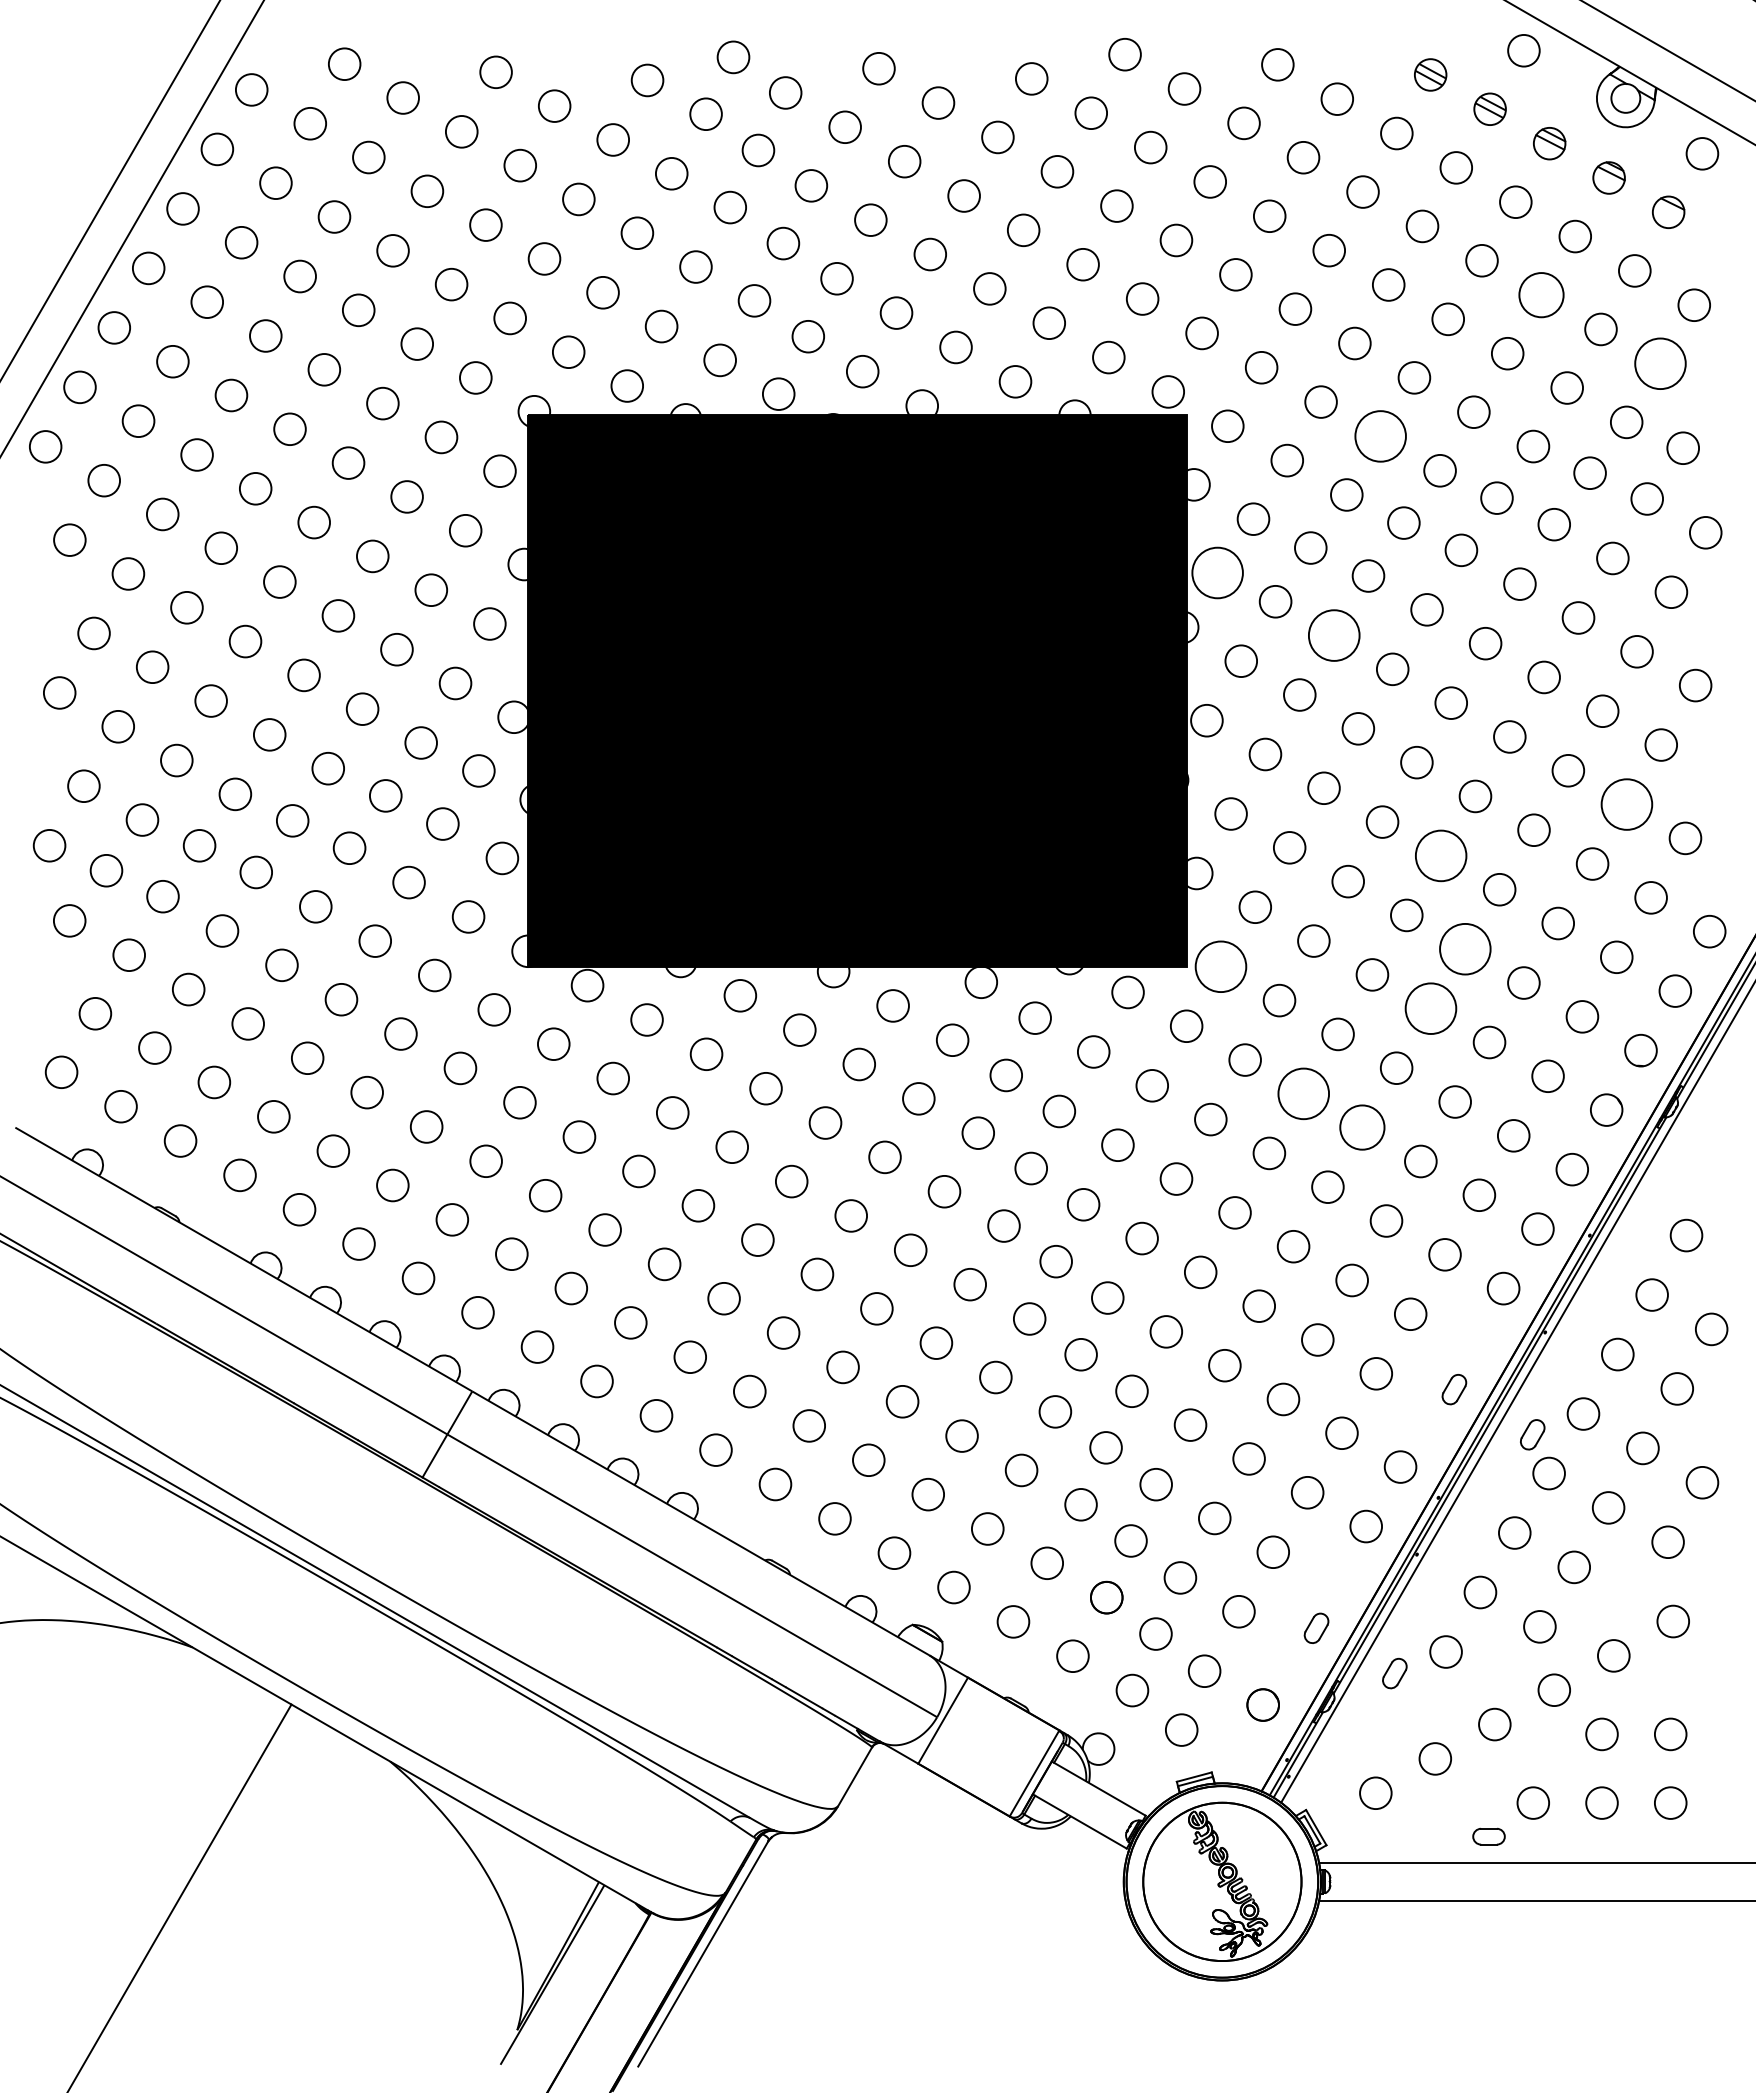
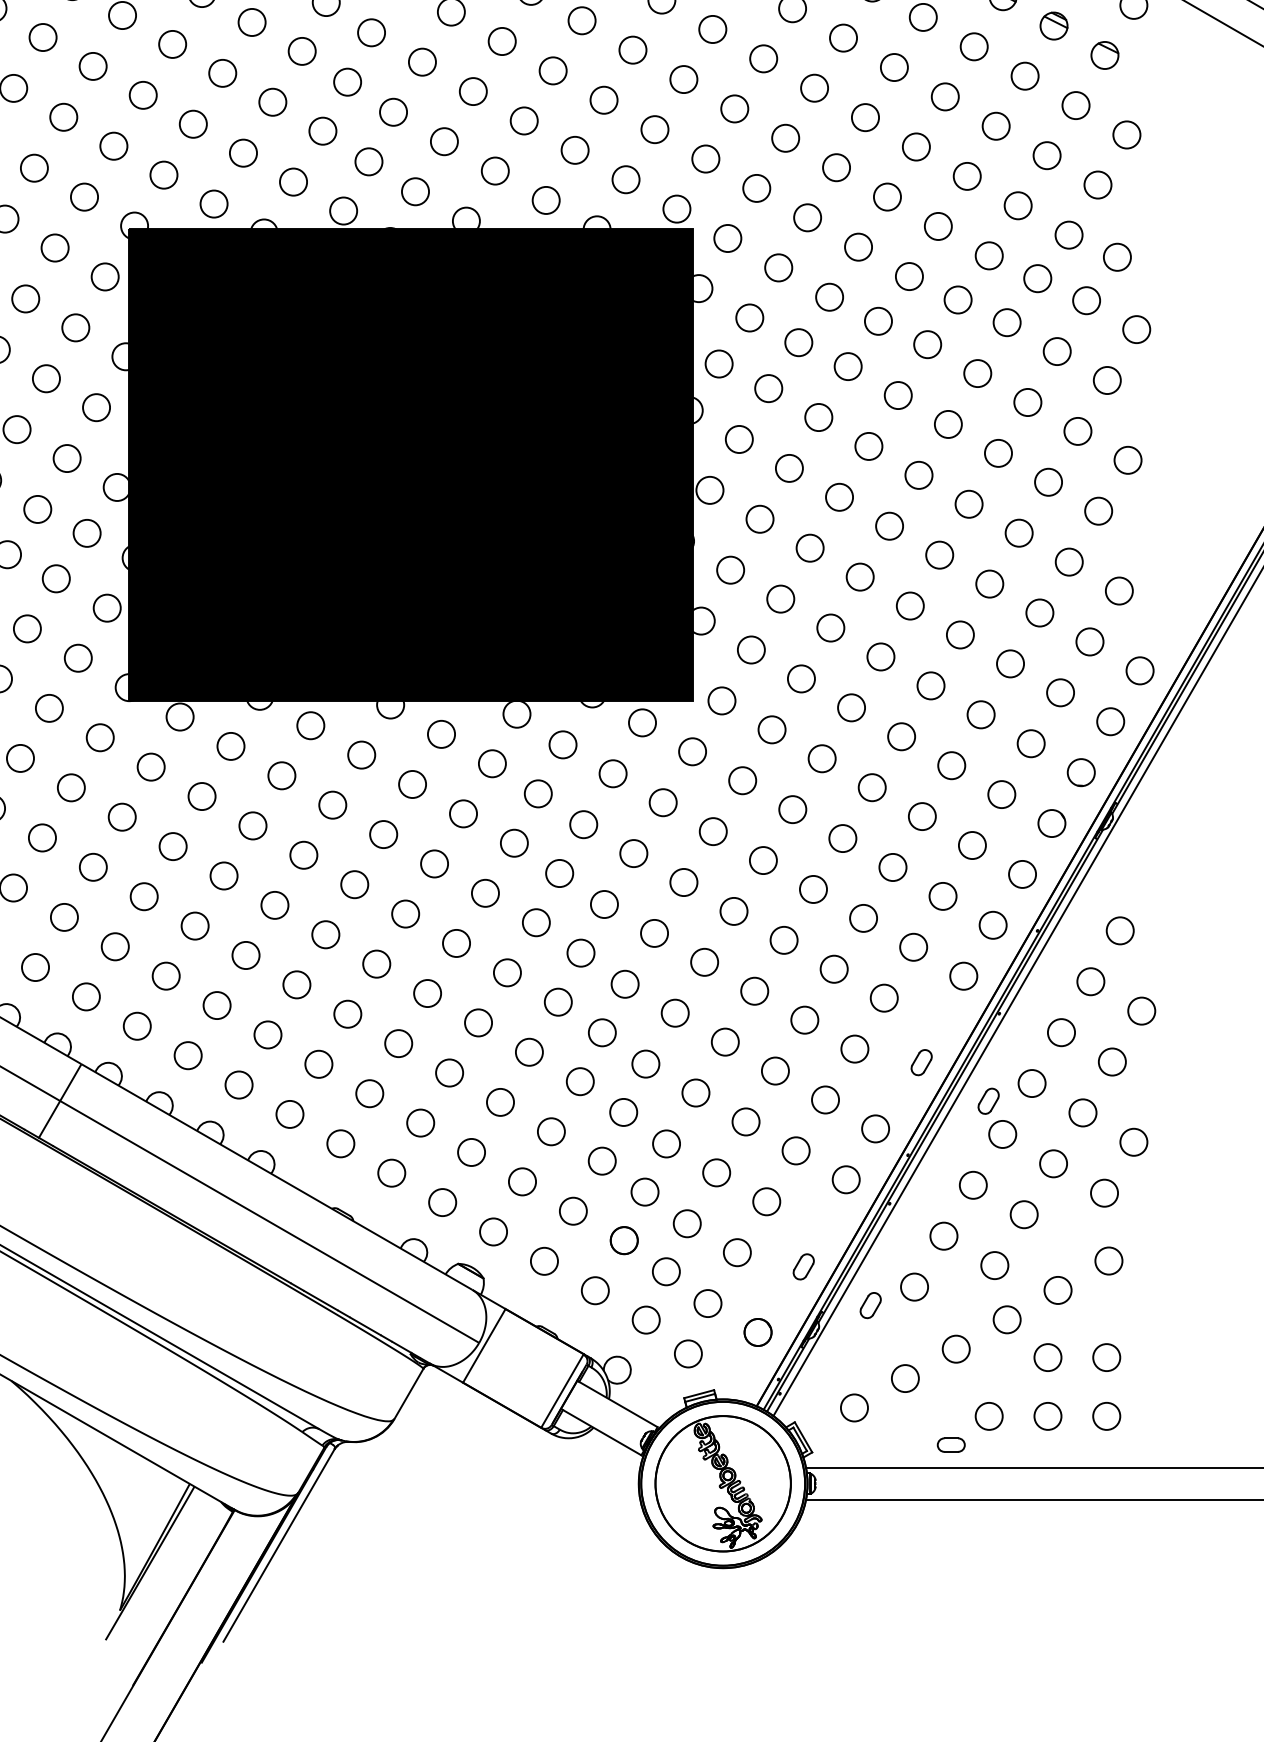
circle: (1541, 294) -> (996, 125), size x0.71
circle: (1660, 363) -> (1097, 184), size x0.62
circle: (1380, 436) -> (858, 247), size x0.62
circle: (1217, 572) -> (719, 363), size x0.62
circle: (1333, 635) -> (818, 417), size x0.62
circle: (1626, 804) -> (1068, 562), size x0.62
circle: (1440, 855) -> (909, 605), size x0.62
circle: (1465, 949) -> (931, 686), size x0.62
circle: (1220, 966) -> (721, 700), size x0.62
circle: (1430, 1008) -> (901, 736), size x0.62
circle: (1303, 1093) -> (792, 809), size x0.62
circle: (1361, 1127) -> (842, 838), size x0.71

